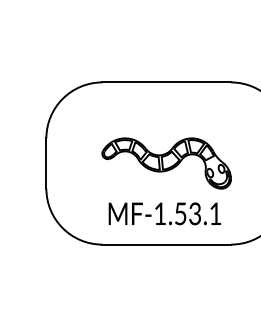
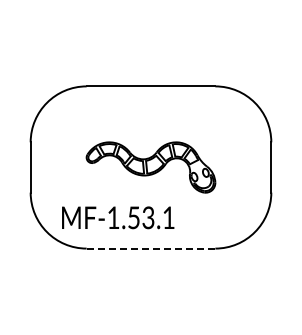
text: (165, 213) -> (118, 217), moved
line: (166, 244) -> (150, 248), solid -> dashed

